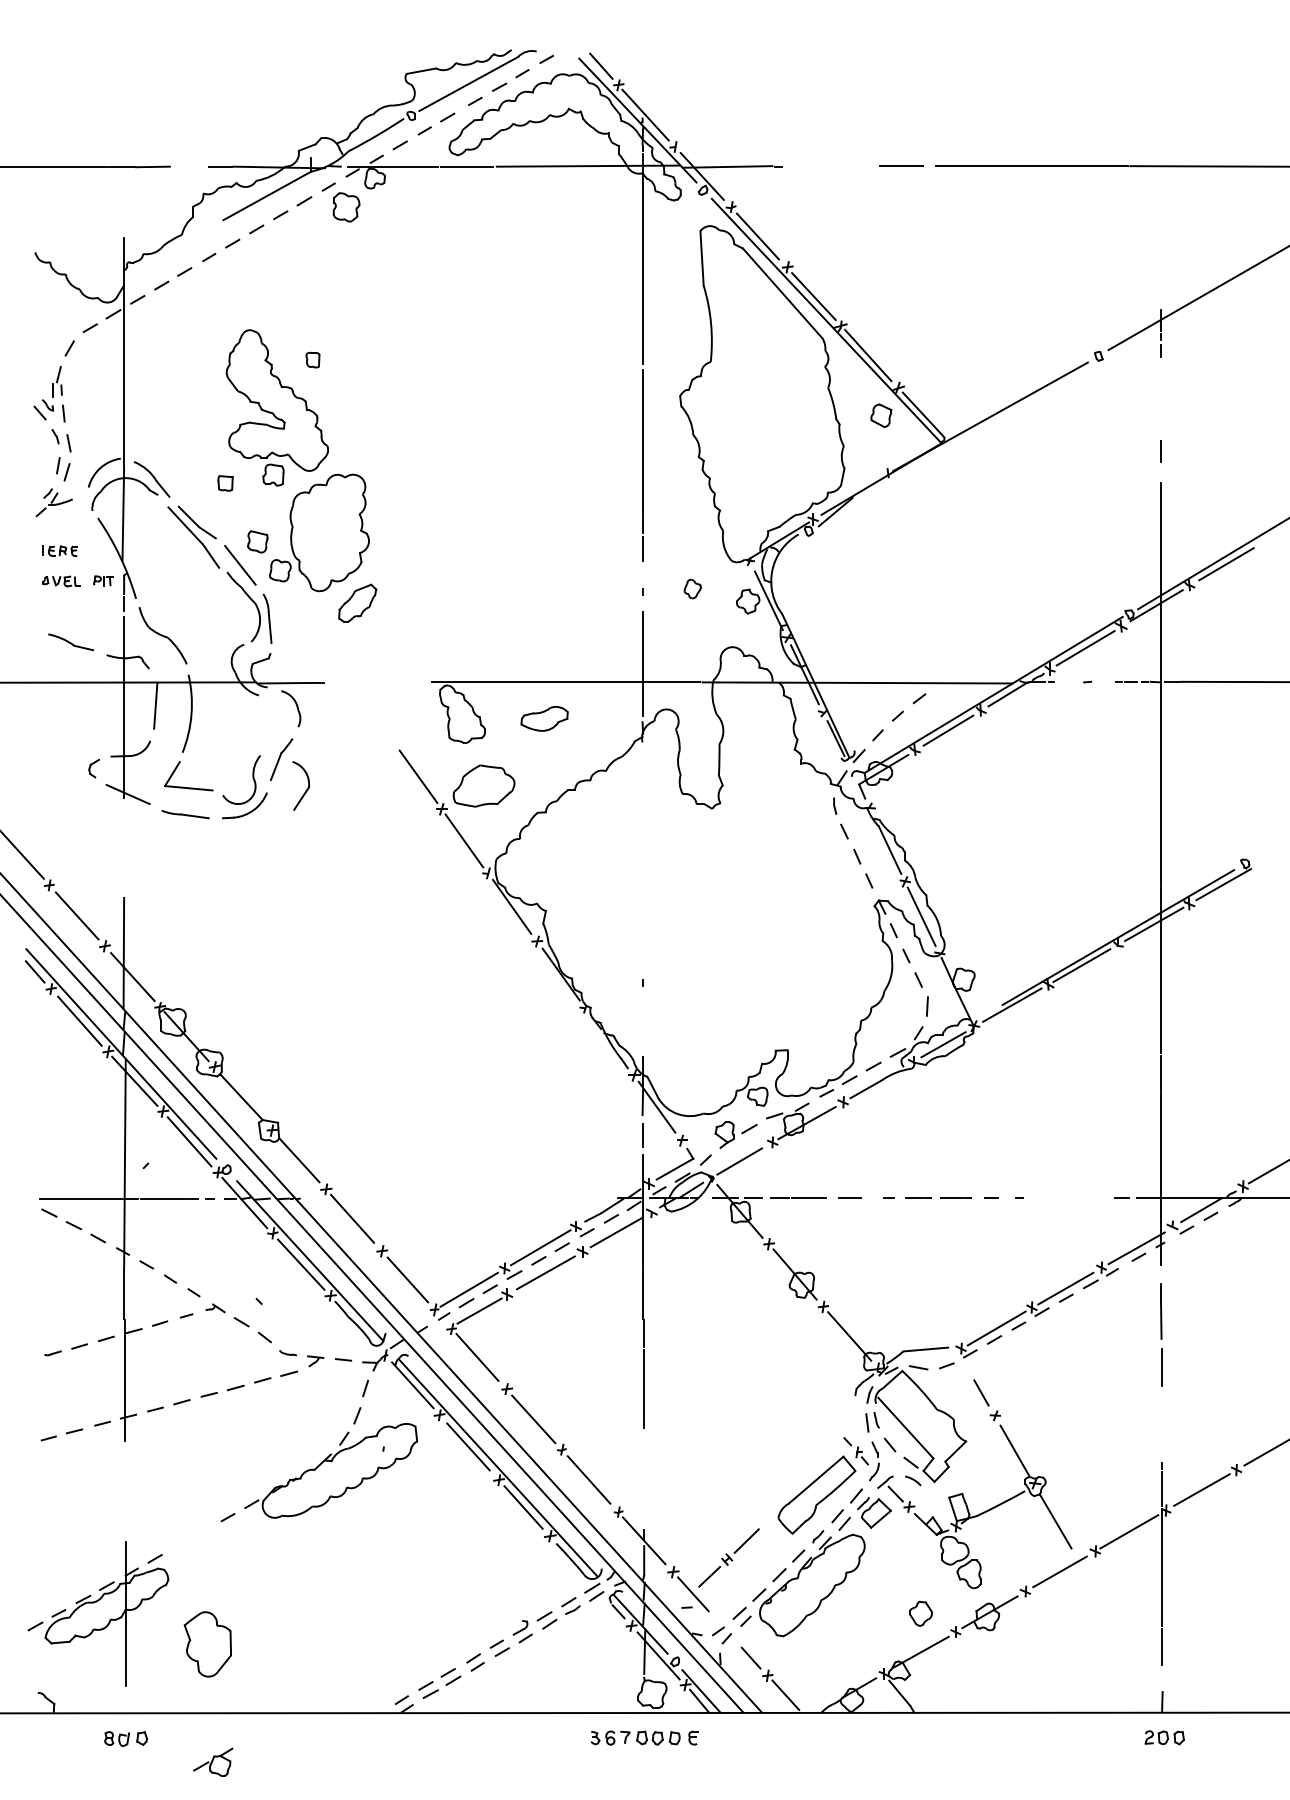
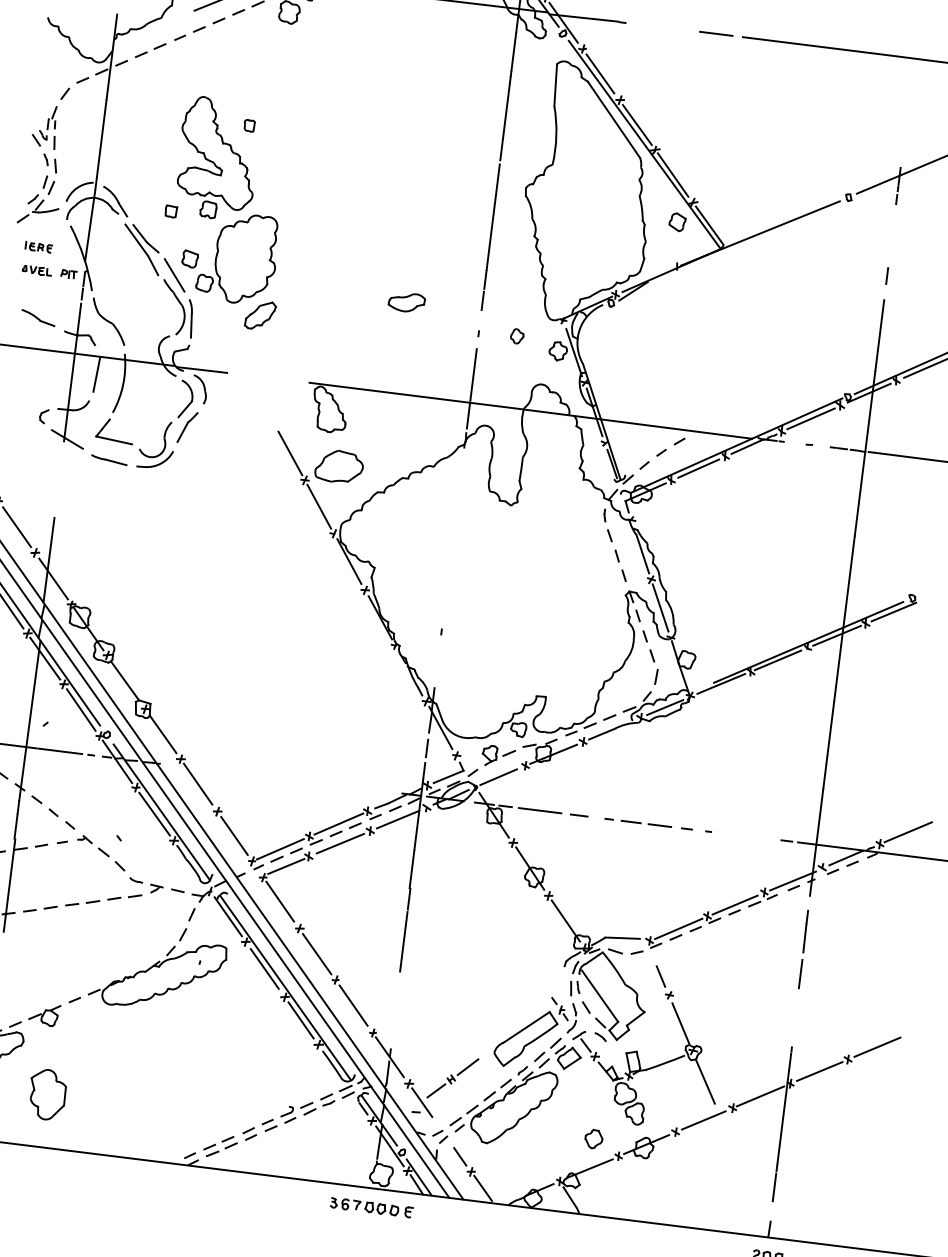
part: (54, 502) -> (38, 209), size x1.43
part: (544, 718) -> (406, 302), moved
part: (305, 790) -> (189, 403), moved
part: (213, 1761) -> (44, 1014), moved

